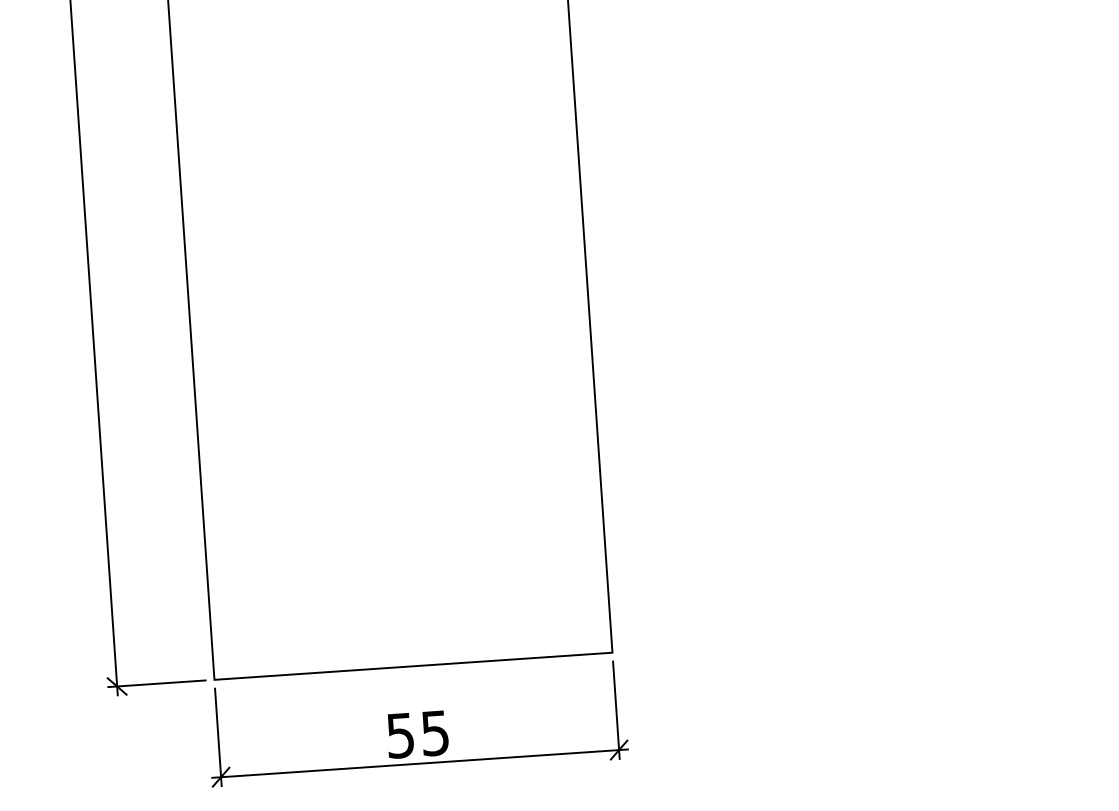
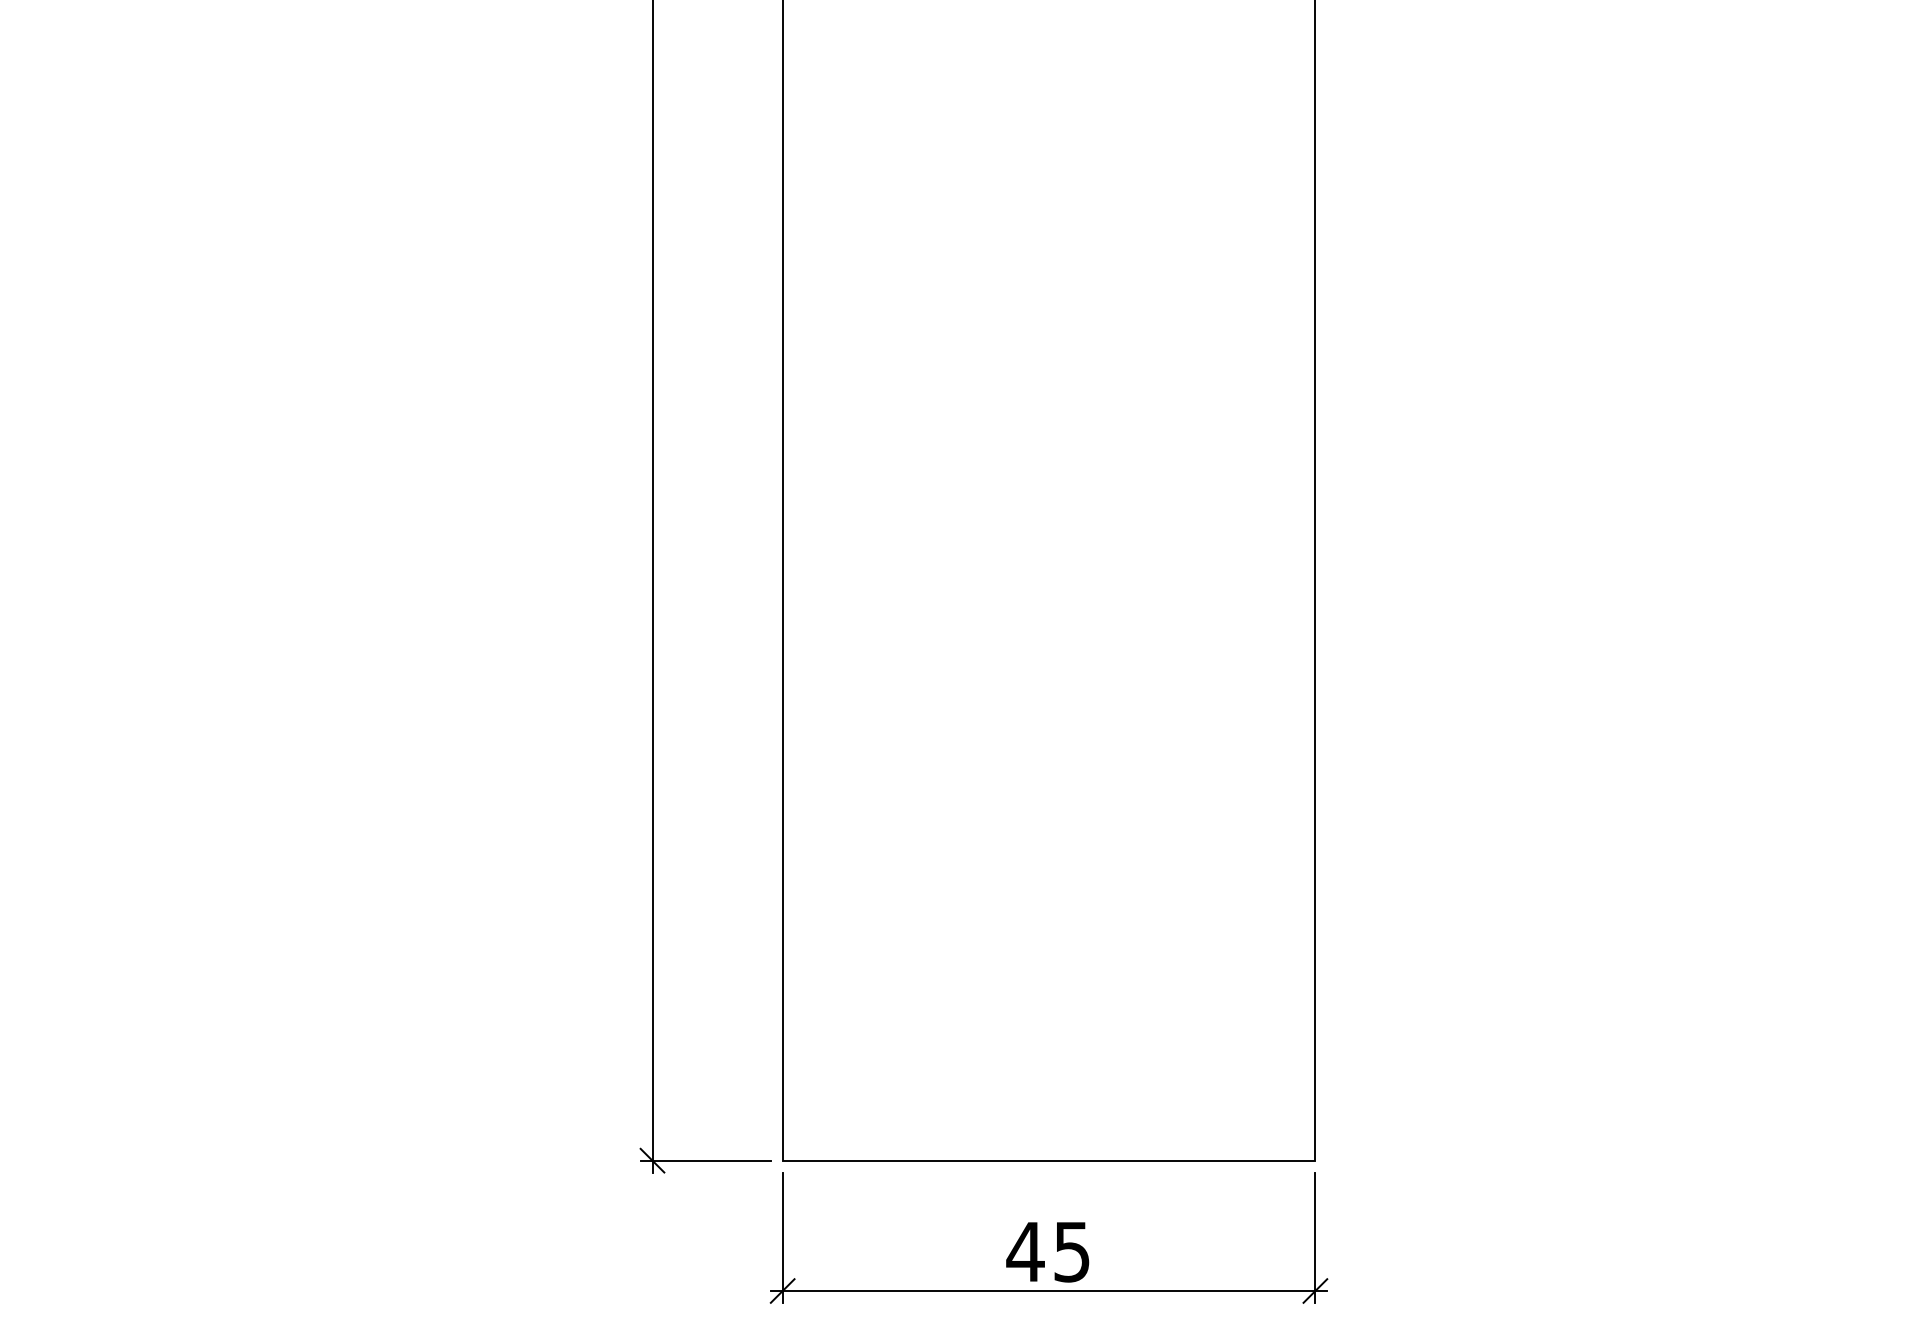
text: (400, 736) -> (1025, 1252), 55 -> 45

